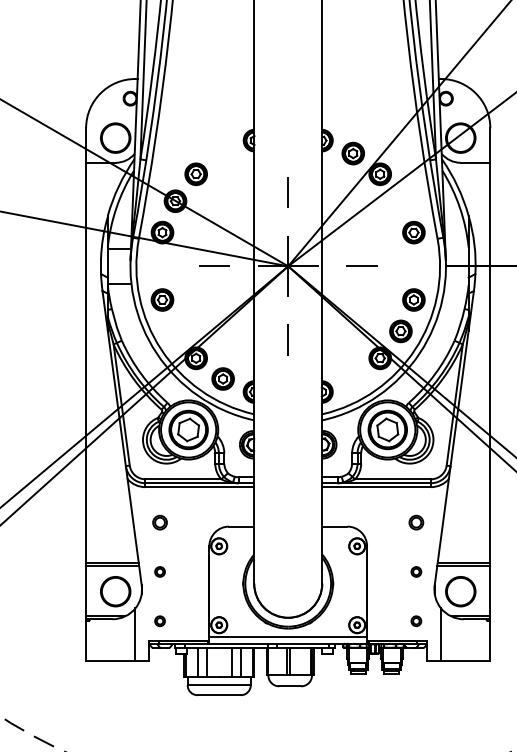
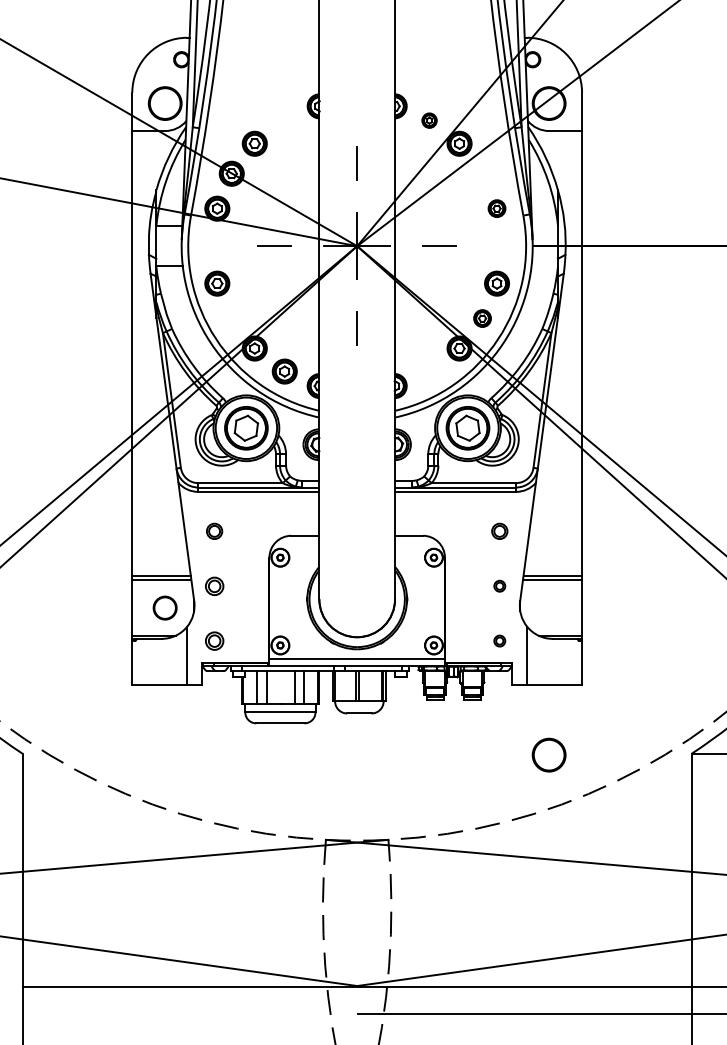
part: (353, 153) -> (429, 120), size x0.6
part: (413, 232) -> (496, 208), size x0.7
part: (400, 331) -> (482, 318), size x0.7
part: (159, 571) -> (214, 585), size x1.6
part: (115, 591) -> (164, 607), size x0.7
part: (460, 591) -> (548, 754), moved
part: (159, 620) -> (214, 640), size x1.6

